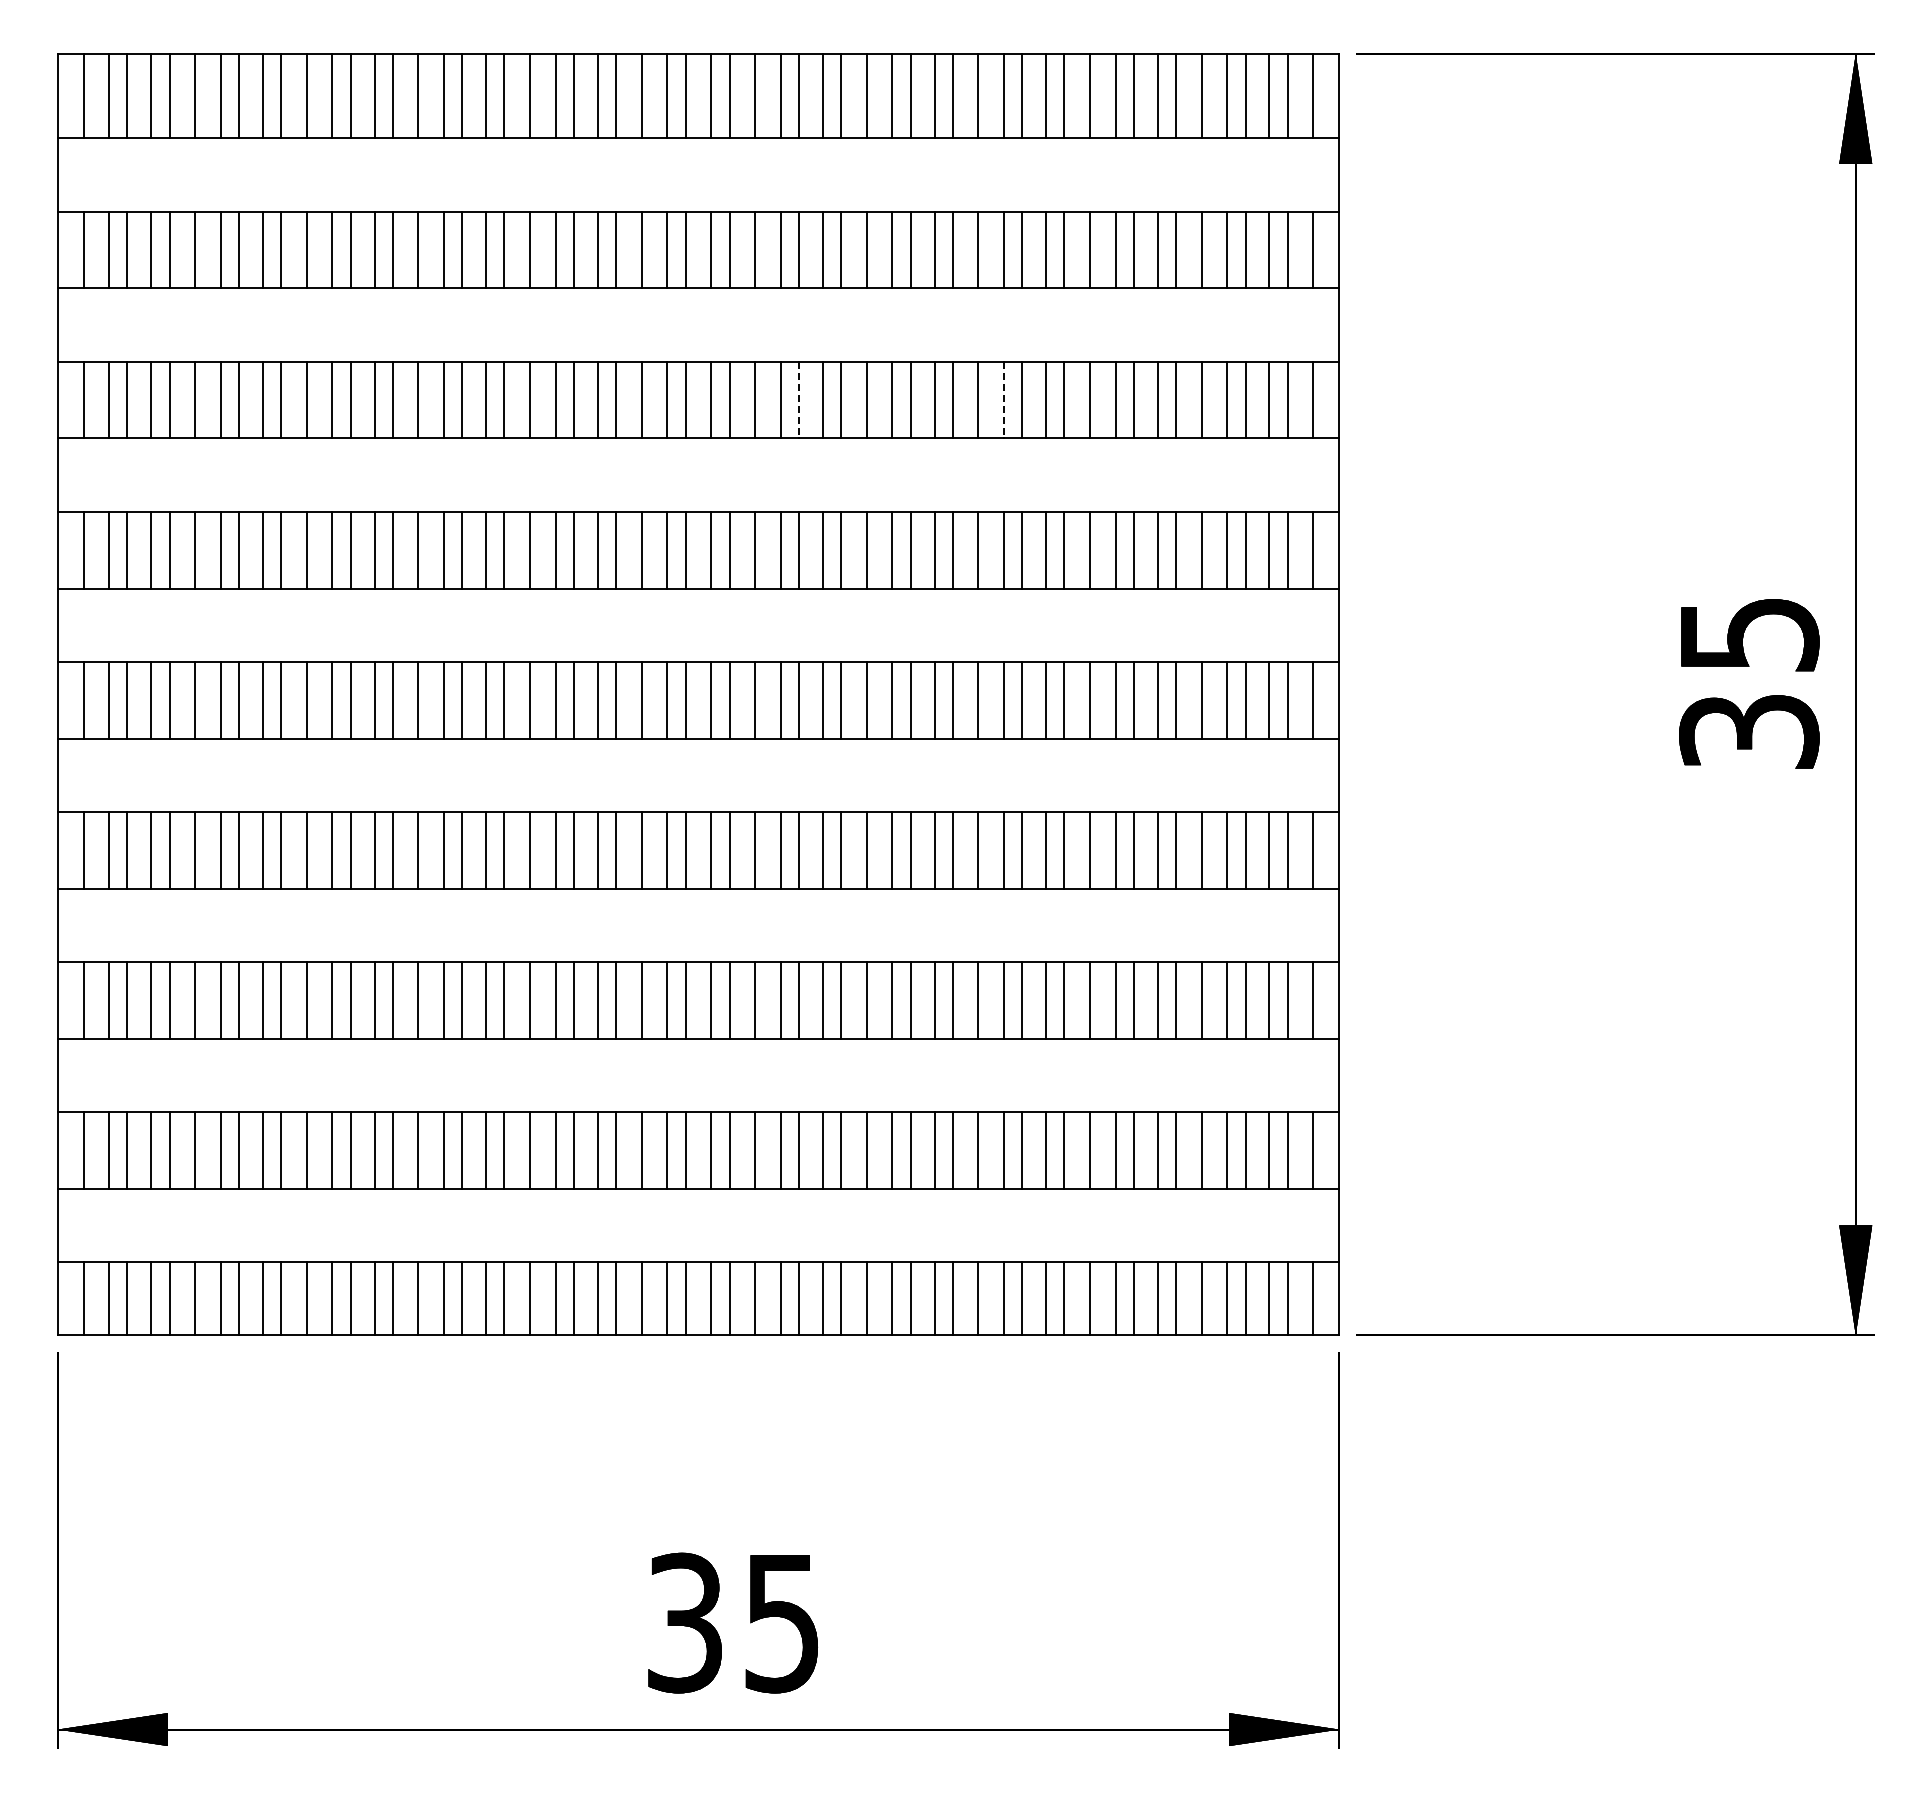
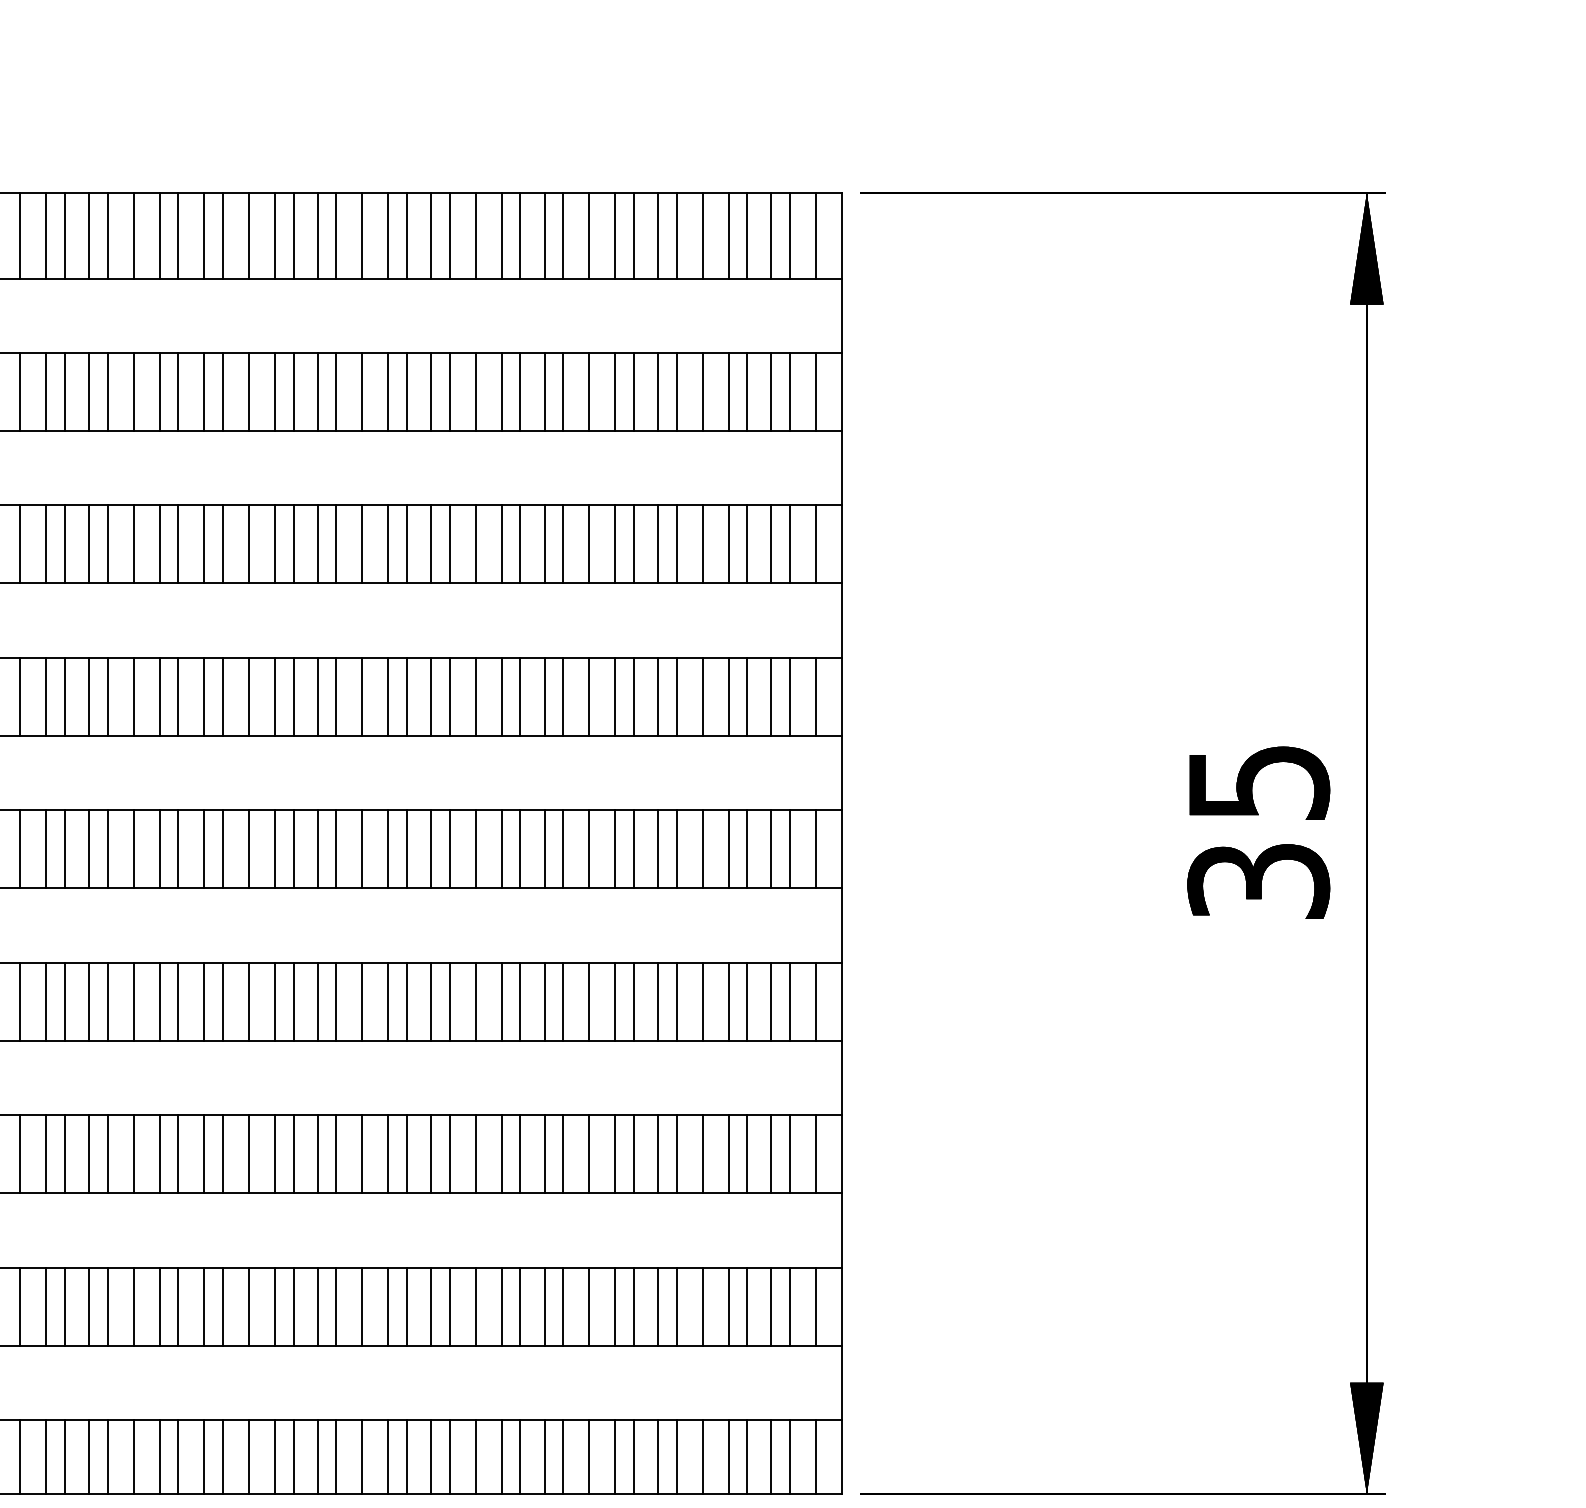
line: (799, 400) -> (294, 544), dashed -> solid
line: (1004, 400) -> (502, 544), dashed -> solid

